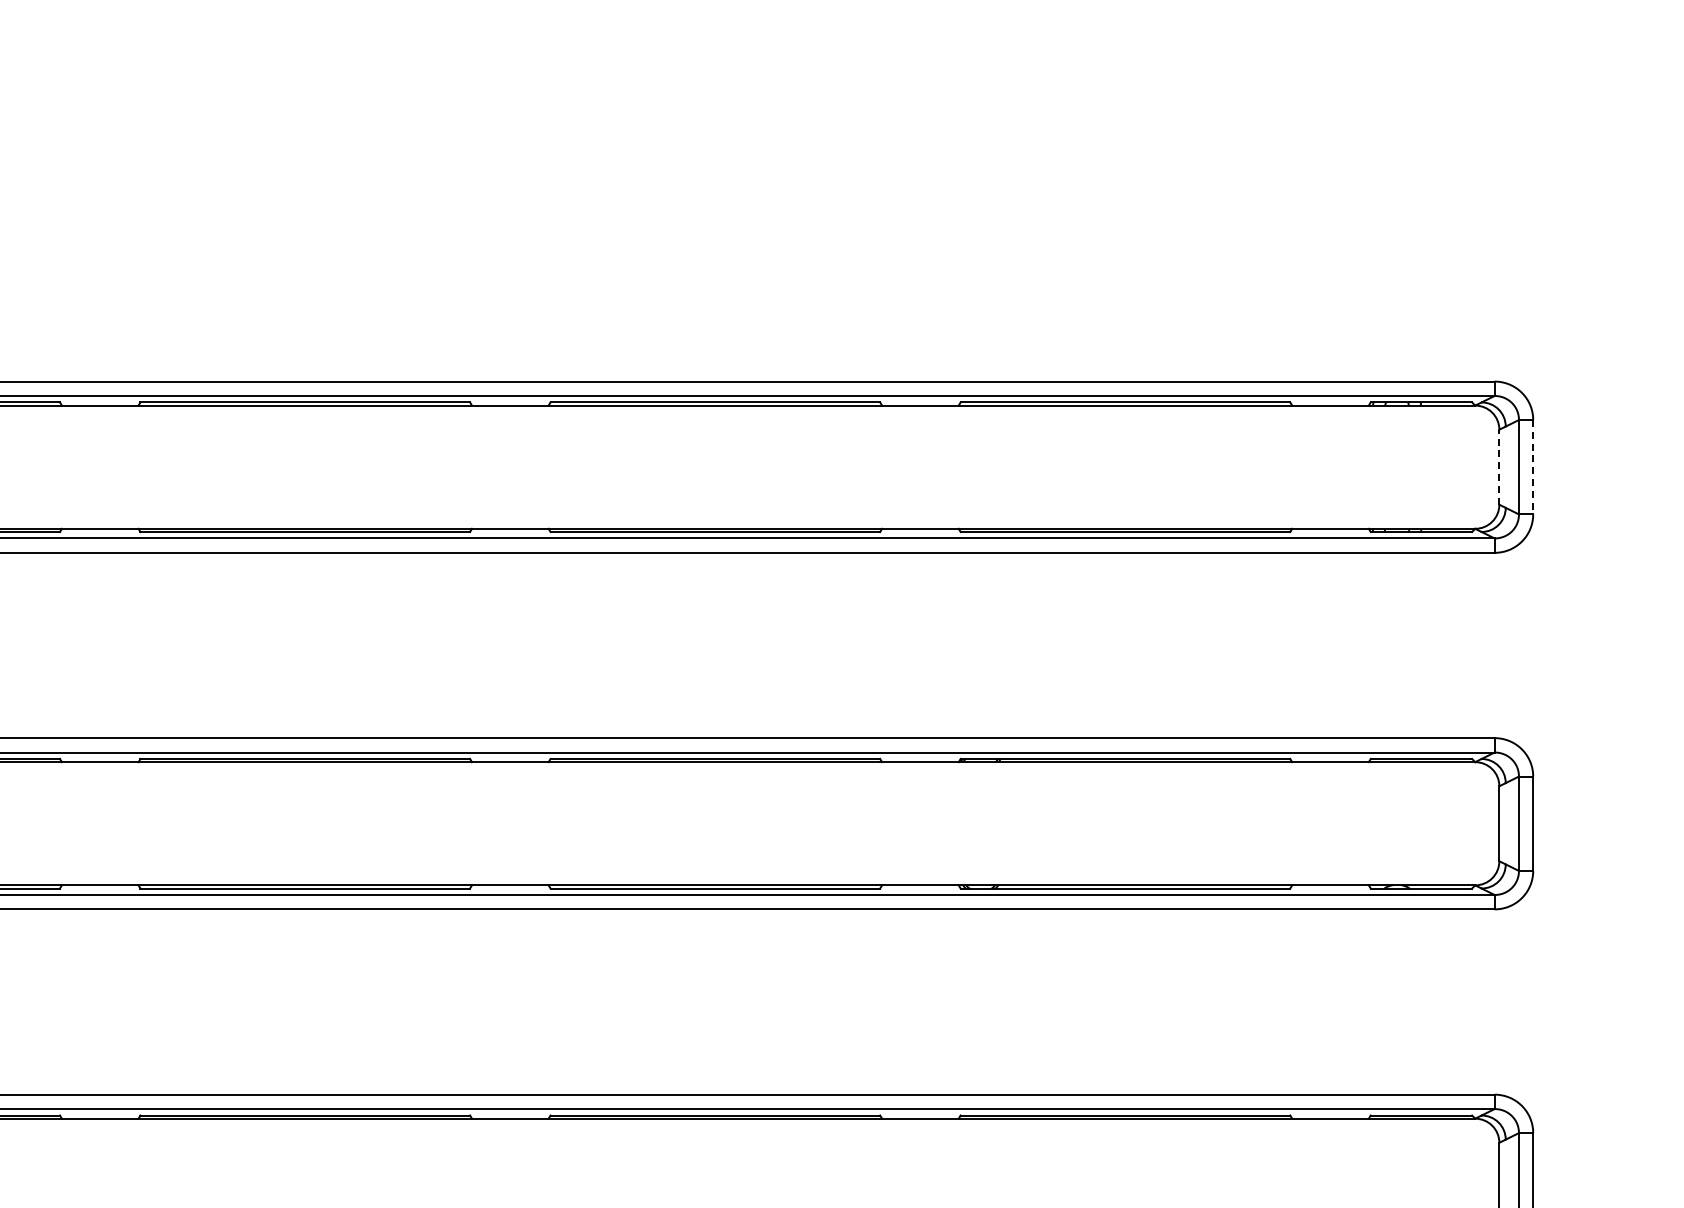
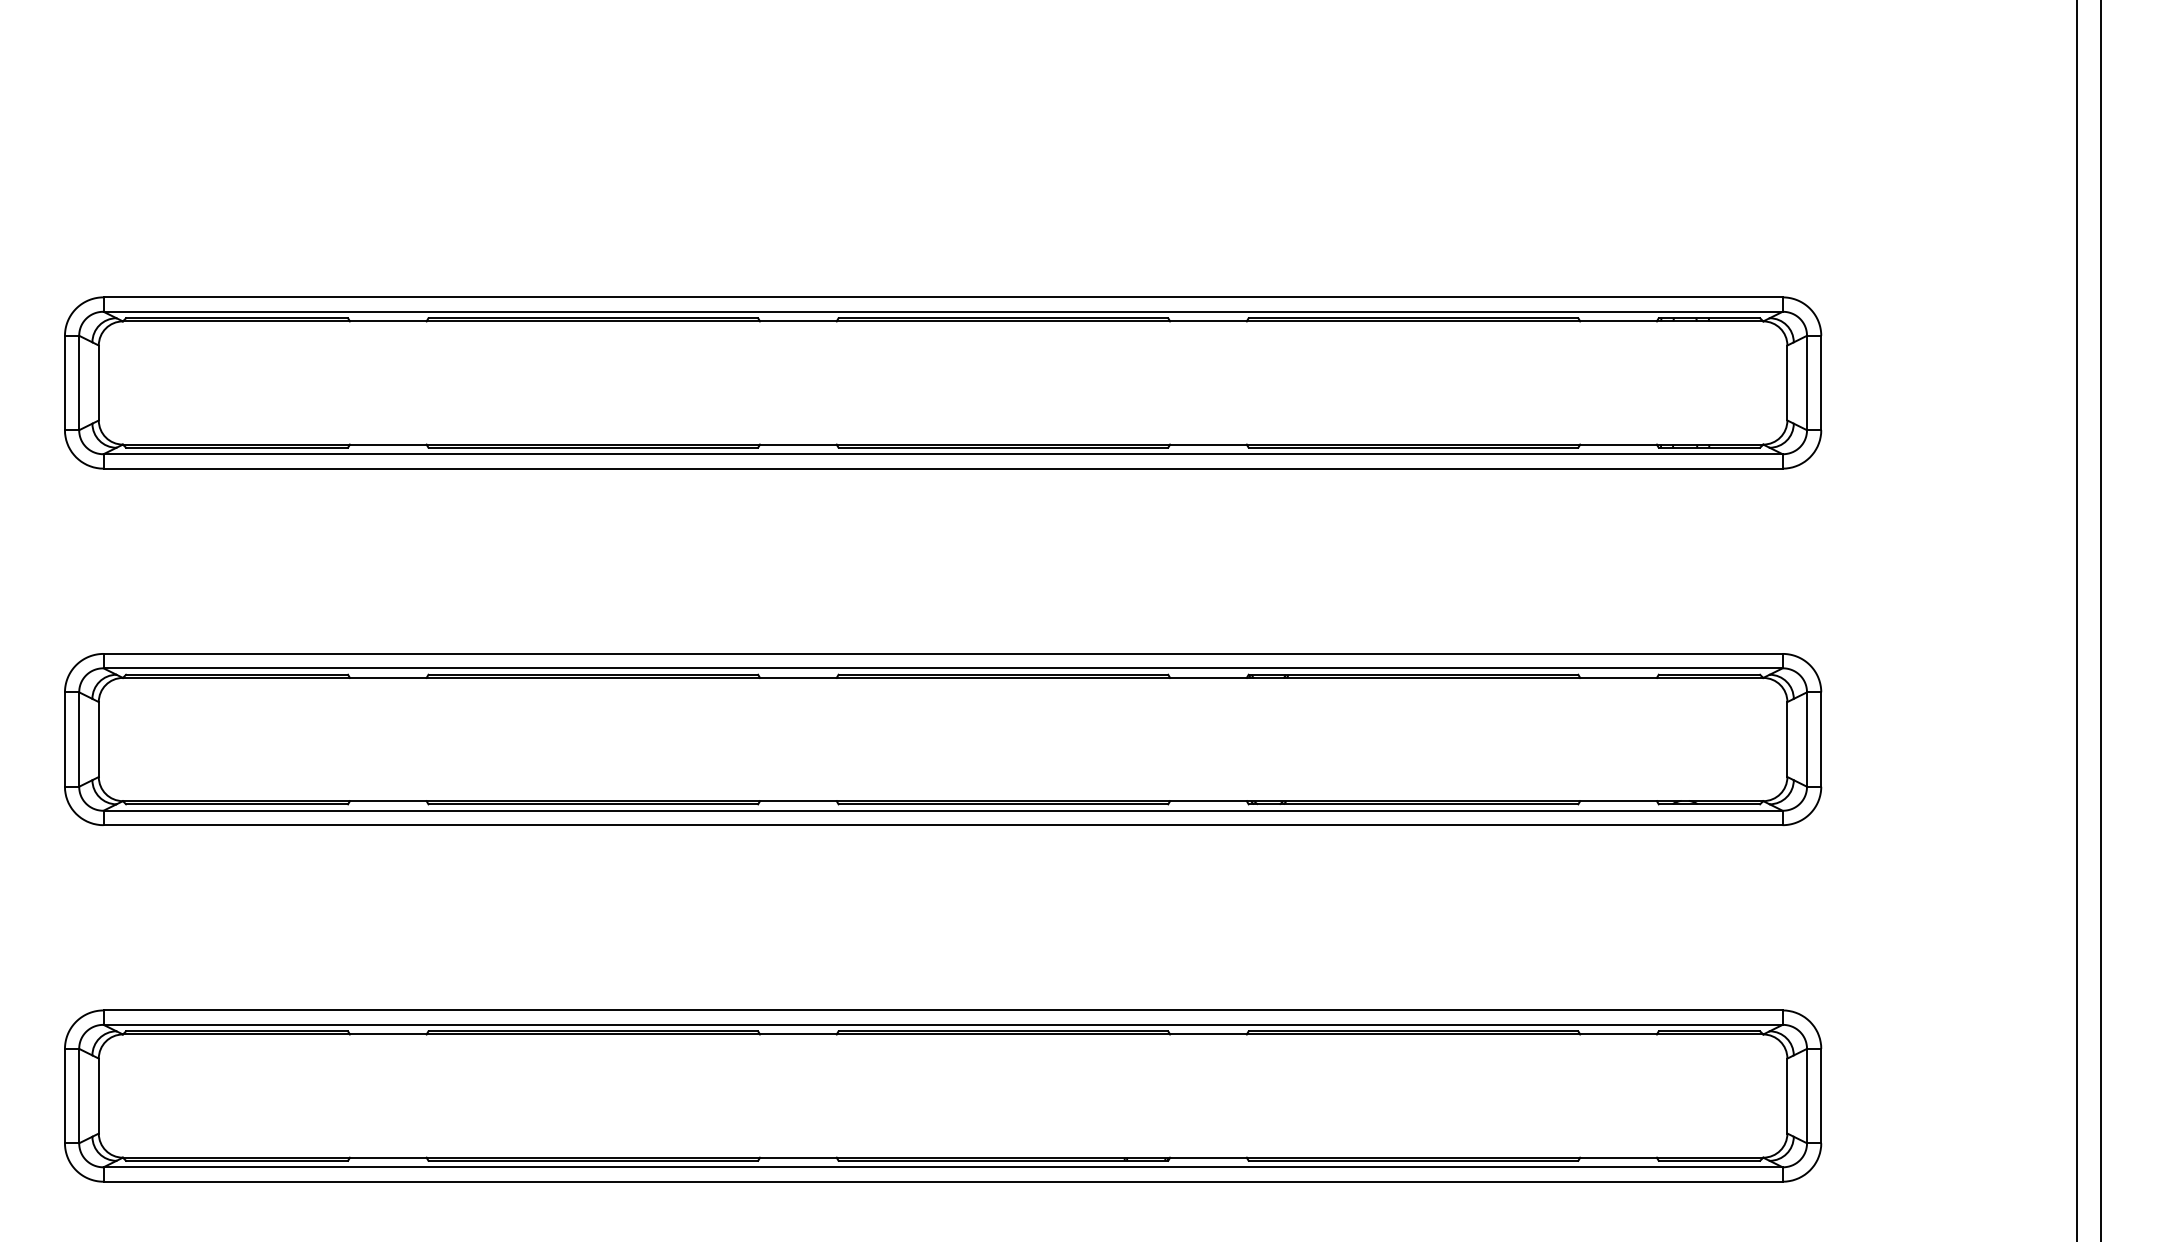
line: (1499, 466) -> (1787, 382), dashed -> solid
line: (1533, 467) -> (1821, 383), dashed -> solid

